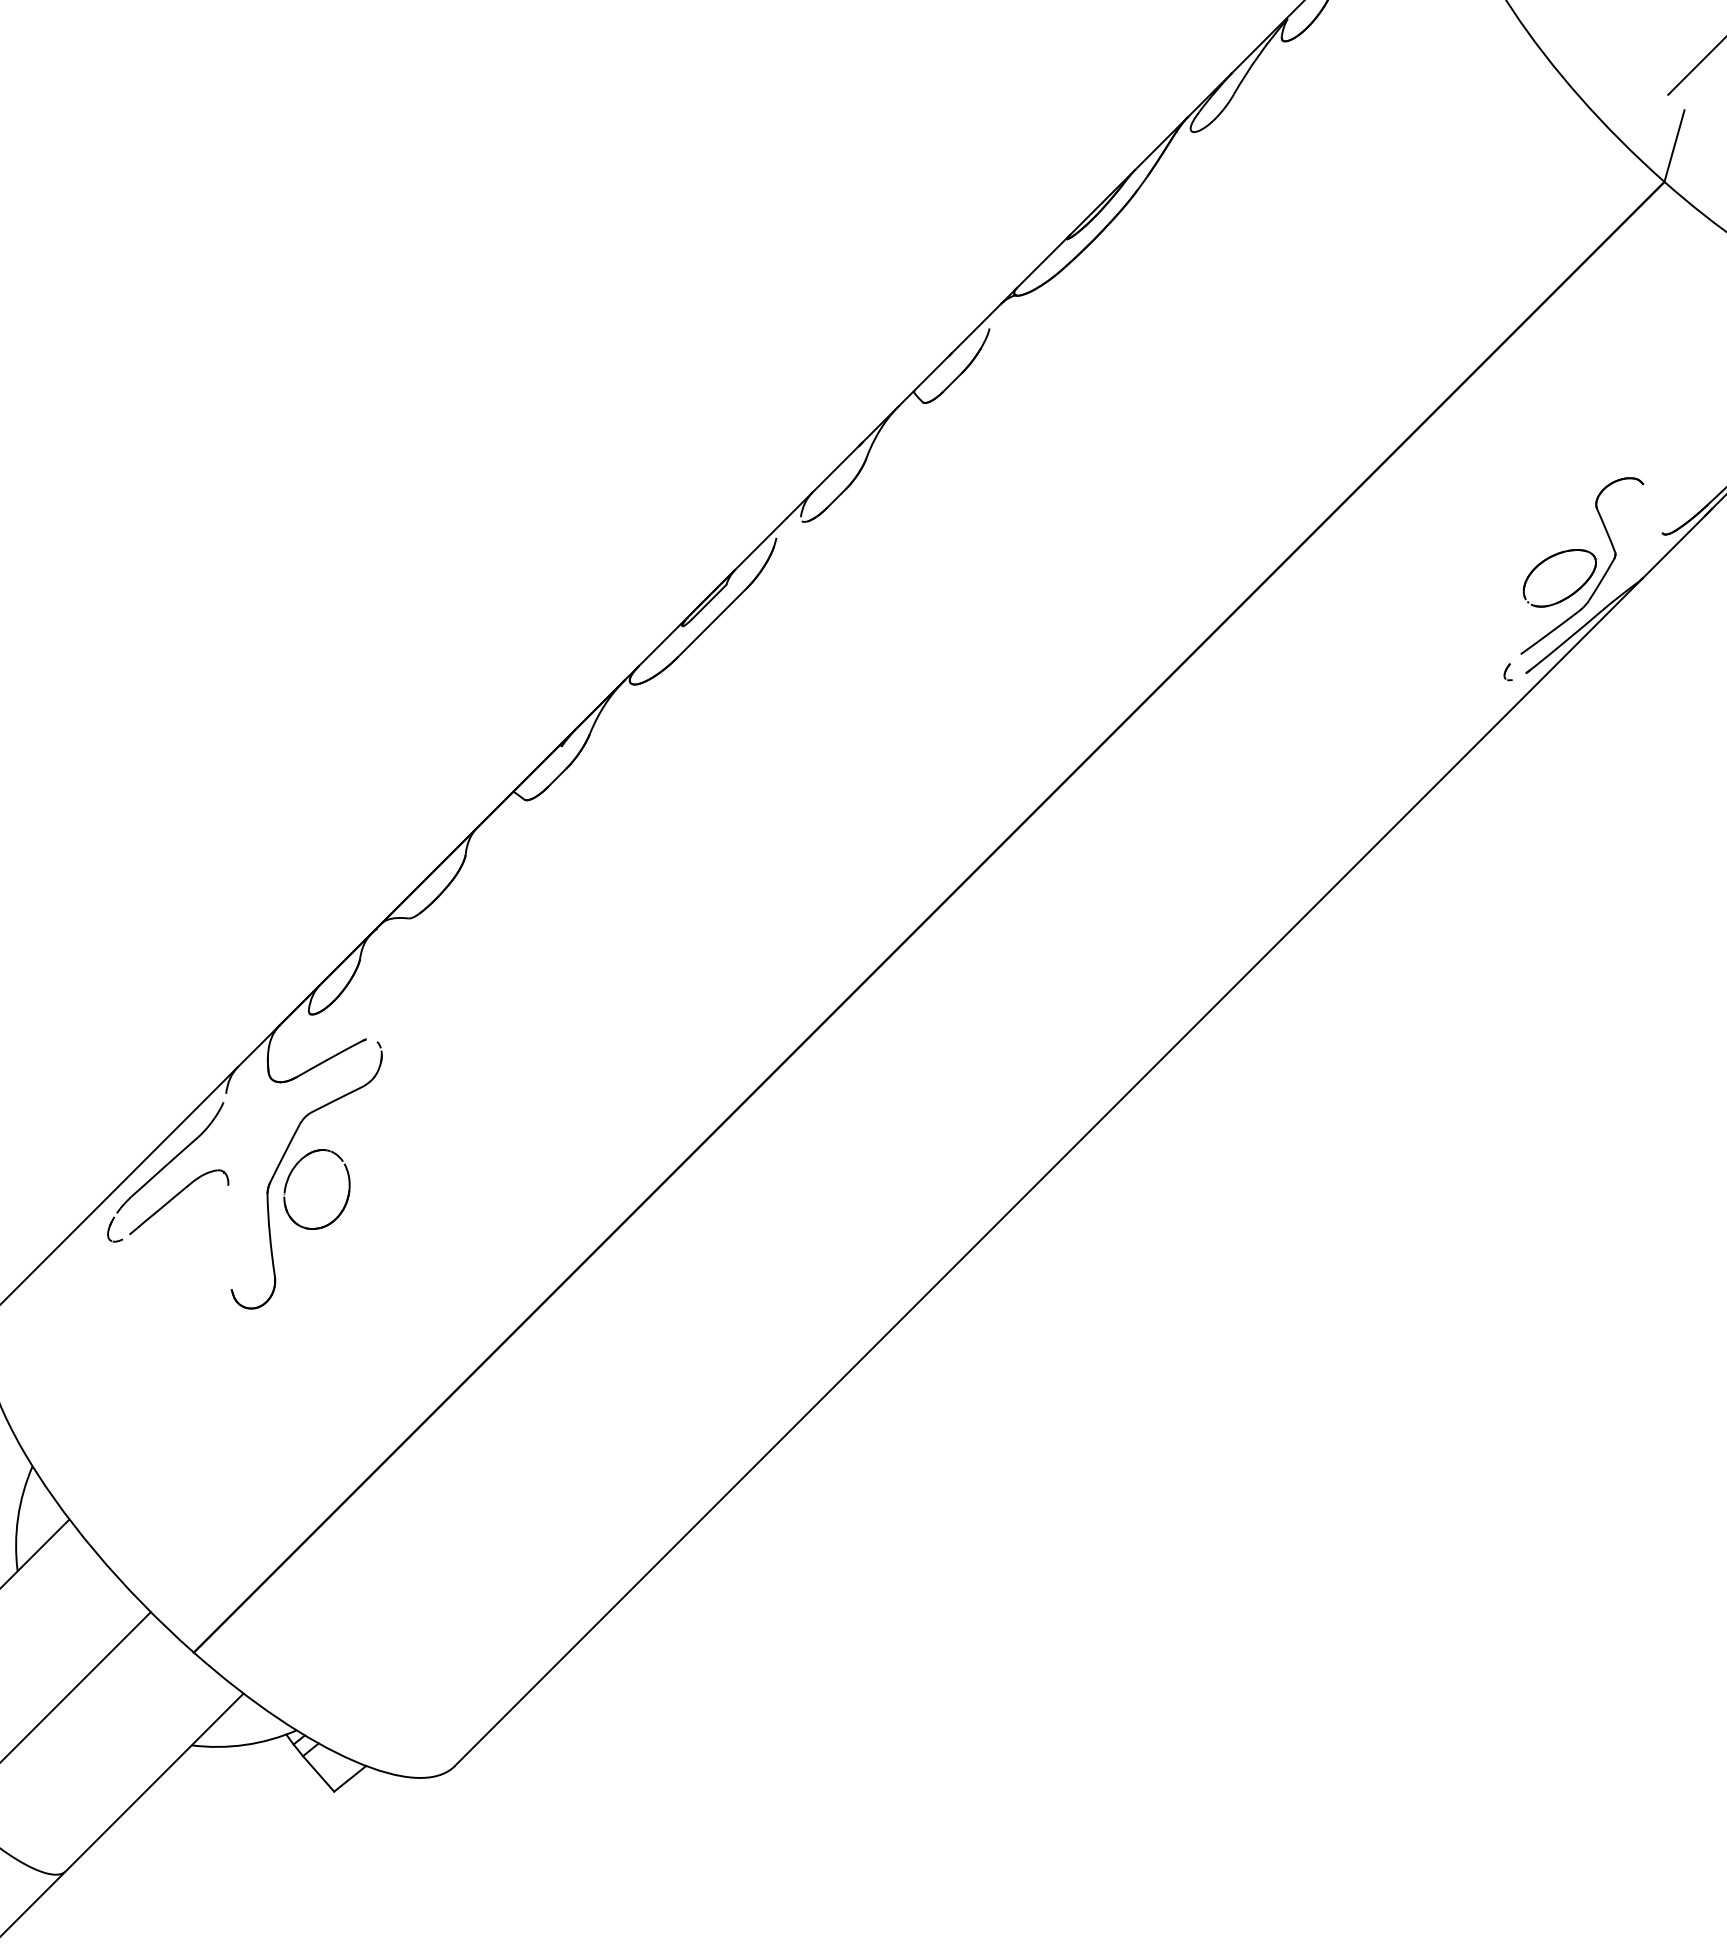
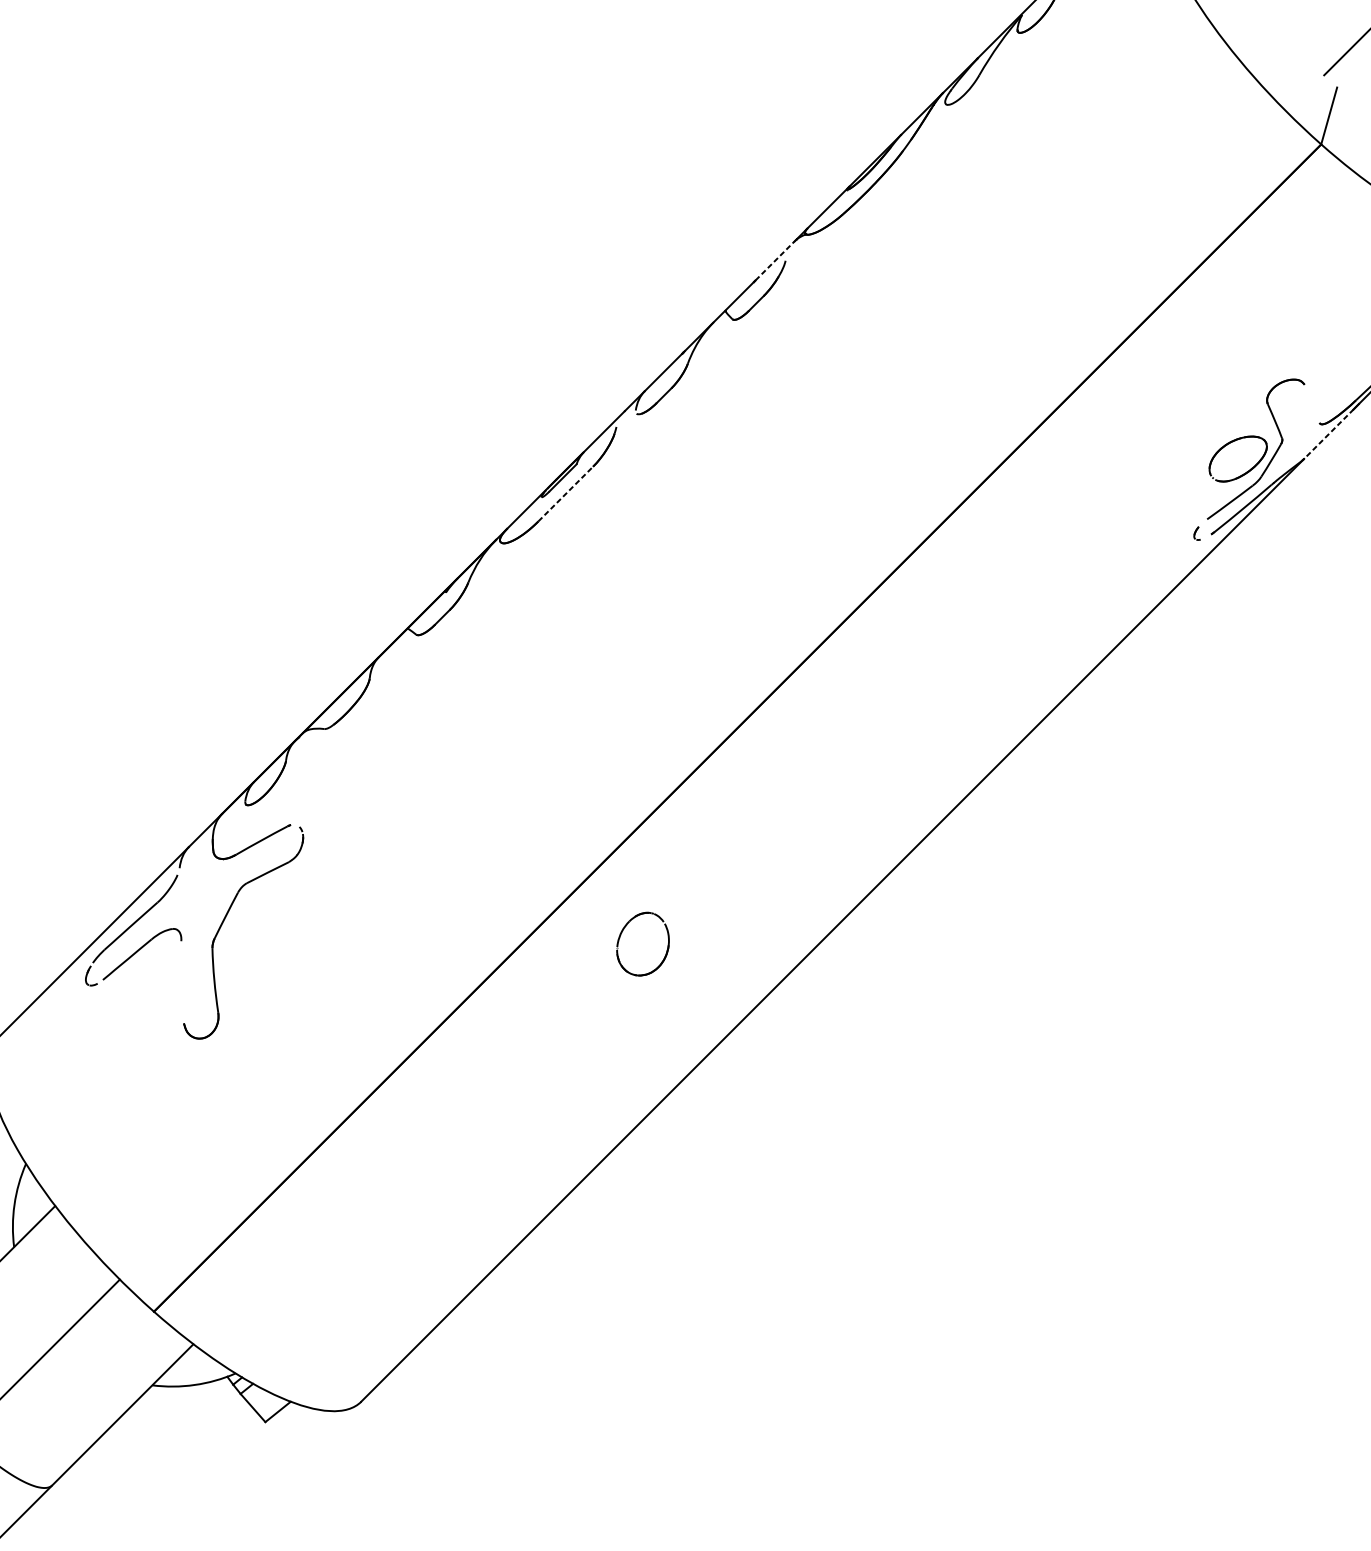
line: (976, 328) -> (775, 260), solid -> dashed
line: (1673, 547) -> (1328, 434), solid -> dashed
line: (712, 622) -> (565, 494), solid -> dashed
part: (288, 1181) -> (620, 937), moved

